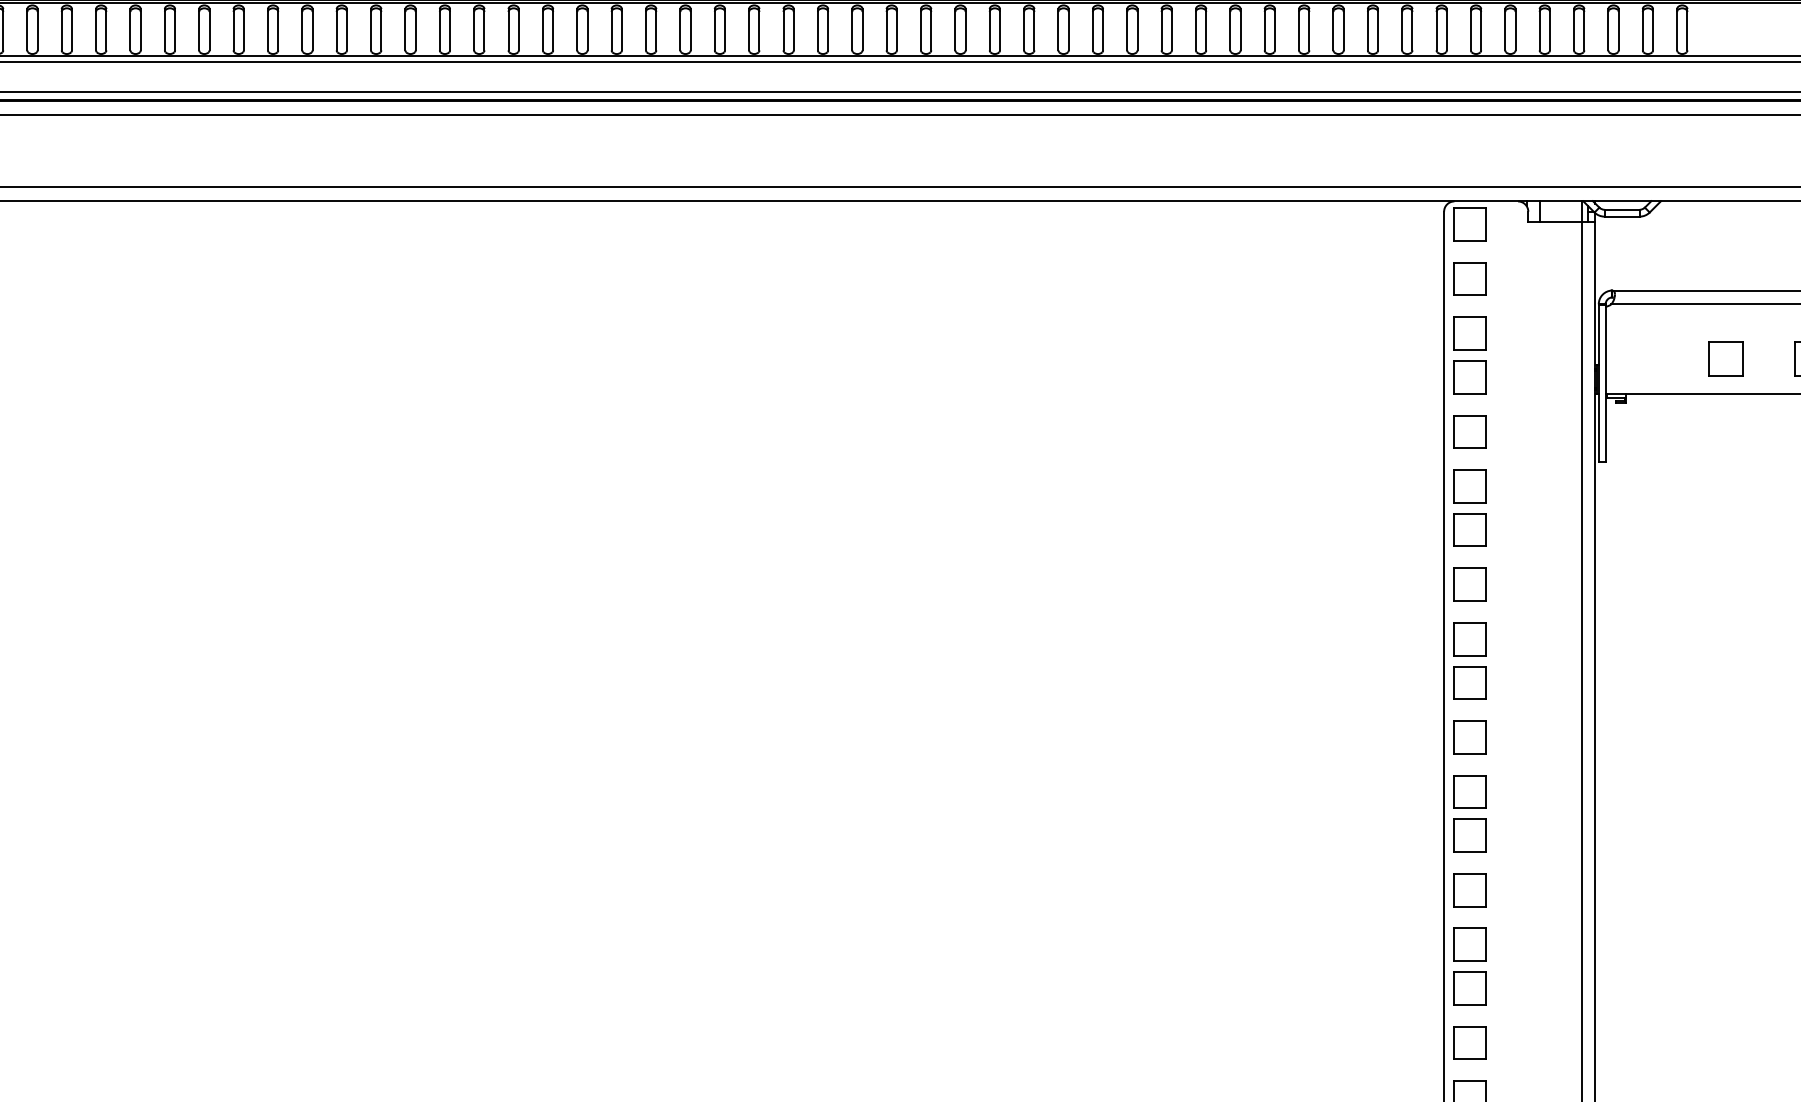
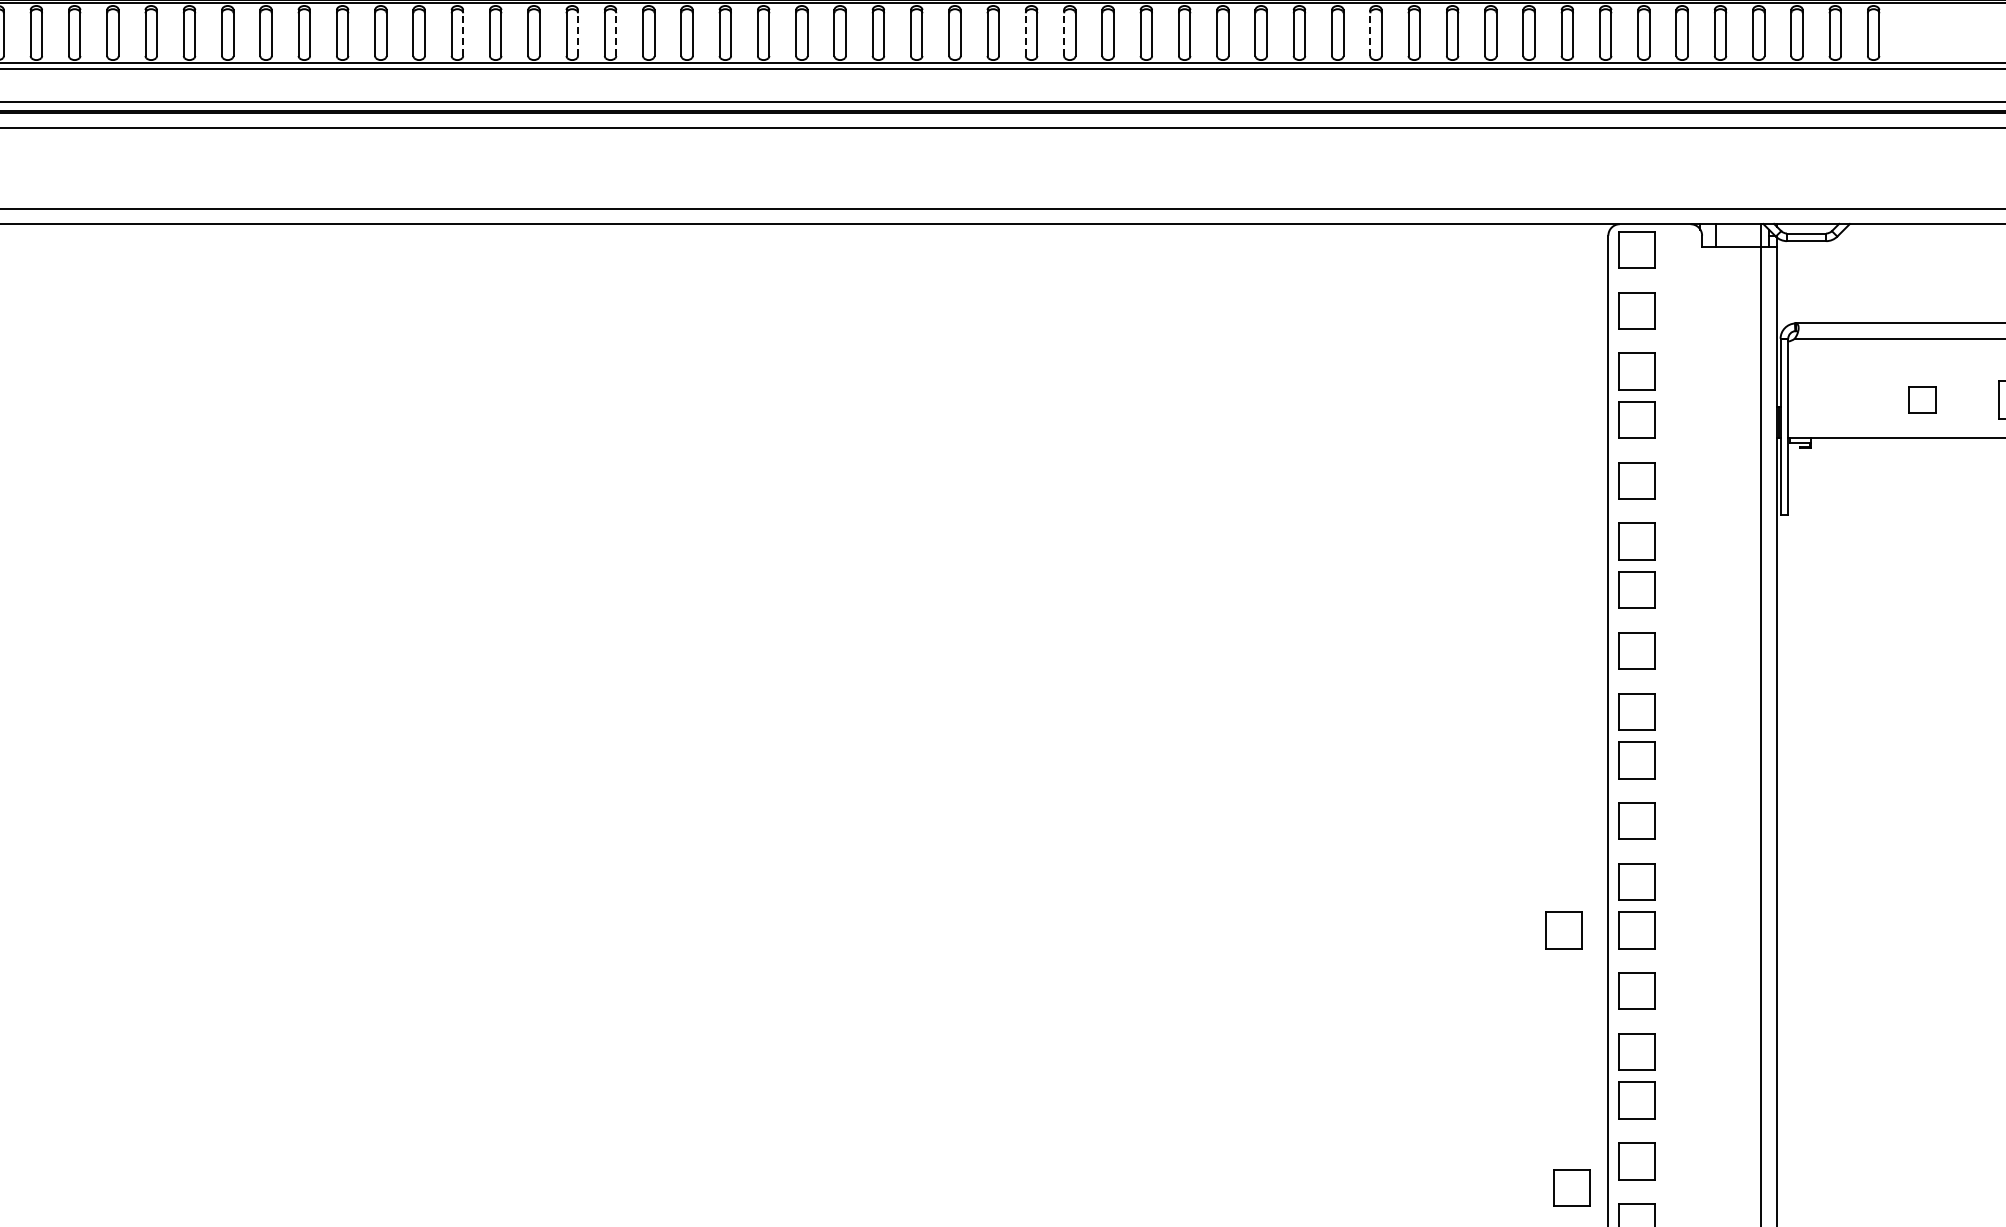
line: (416, 29) -> (463, 32), solid -> dashed
line: (519, 29) -> (578, 32), solid -> dashed
line: (553, 29) -> (616, 32), solid -> dashed
line: (920, 29) -> (1025, 32), solid -> dashed
line: (955, 29) -> (1064, 32), solid -> dashed
line: (1230, 29) -> (1370, 32), solid -> dashed
part: (1725, 358) -> (1921, 399), size x0.7
part: (1403, 835) -> (1563, 930), added
part: (1411, 1066) -> (1571, 1187), added

